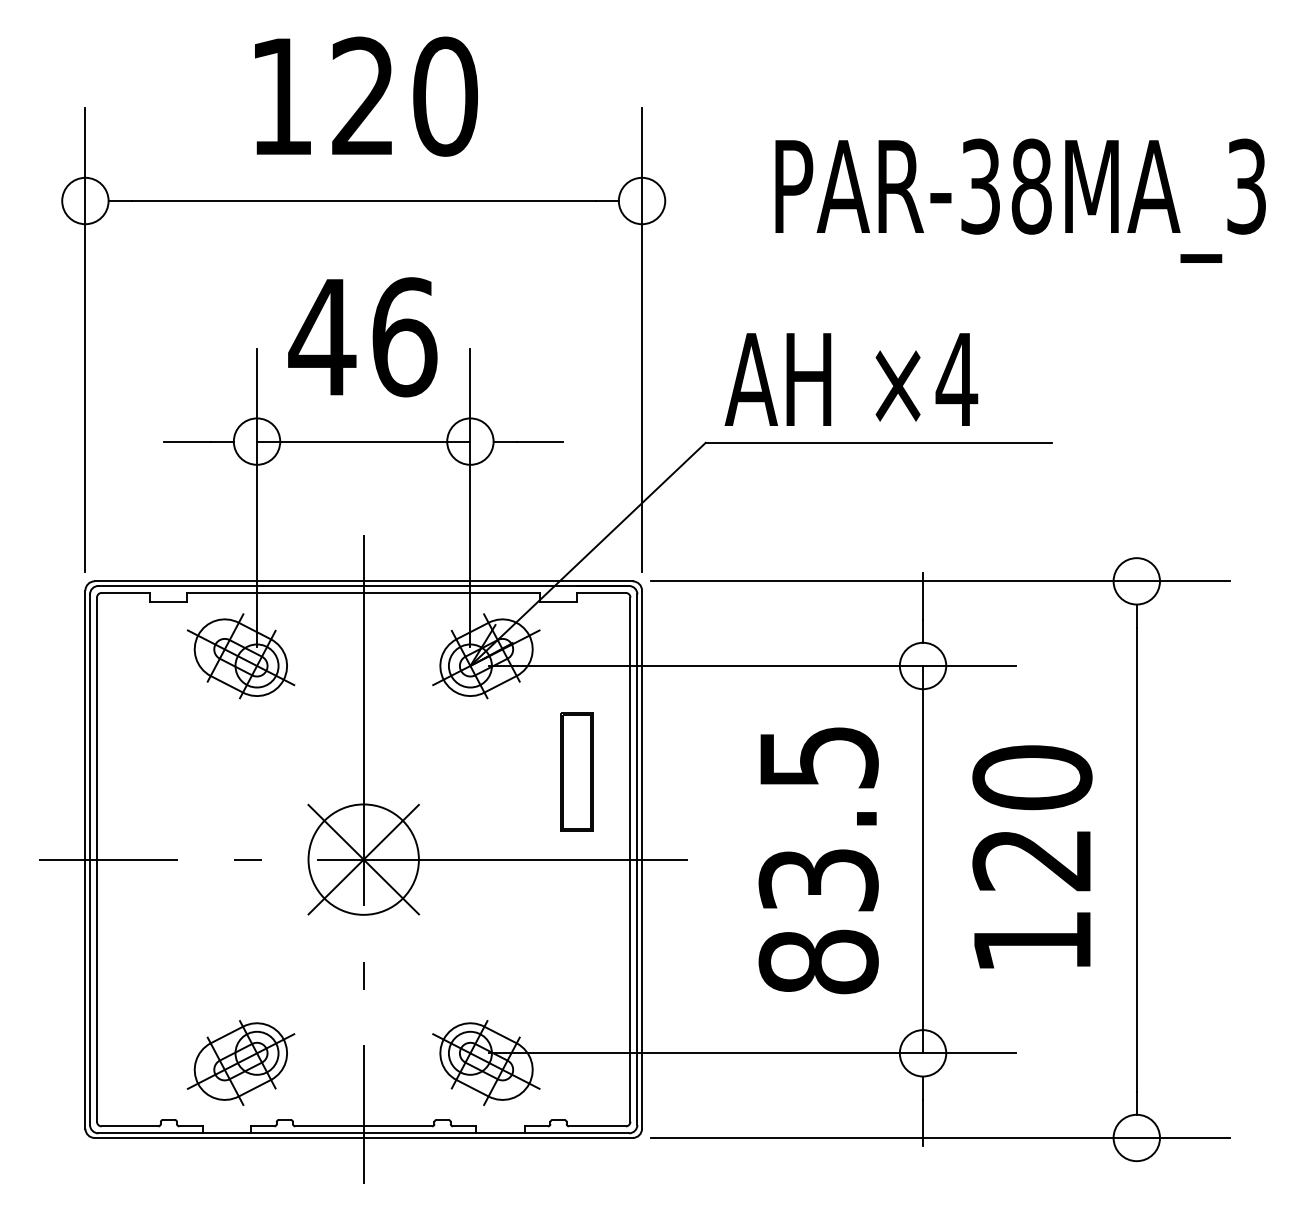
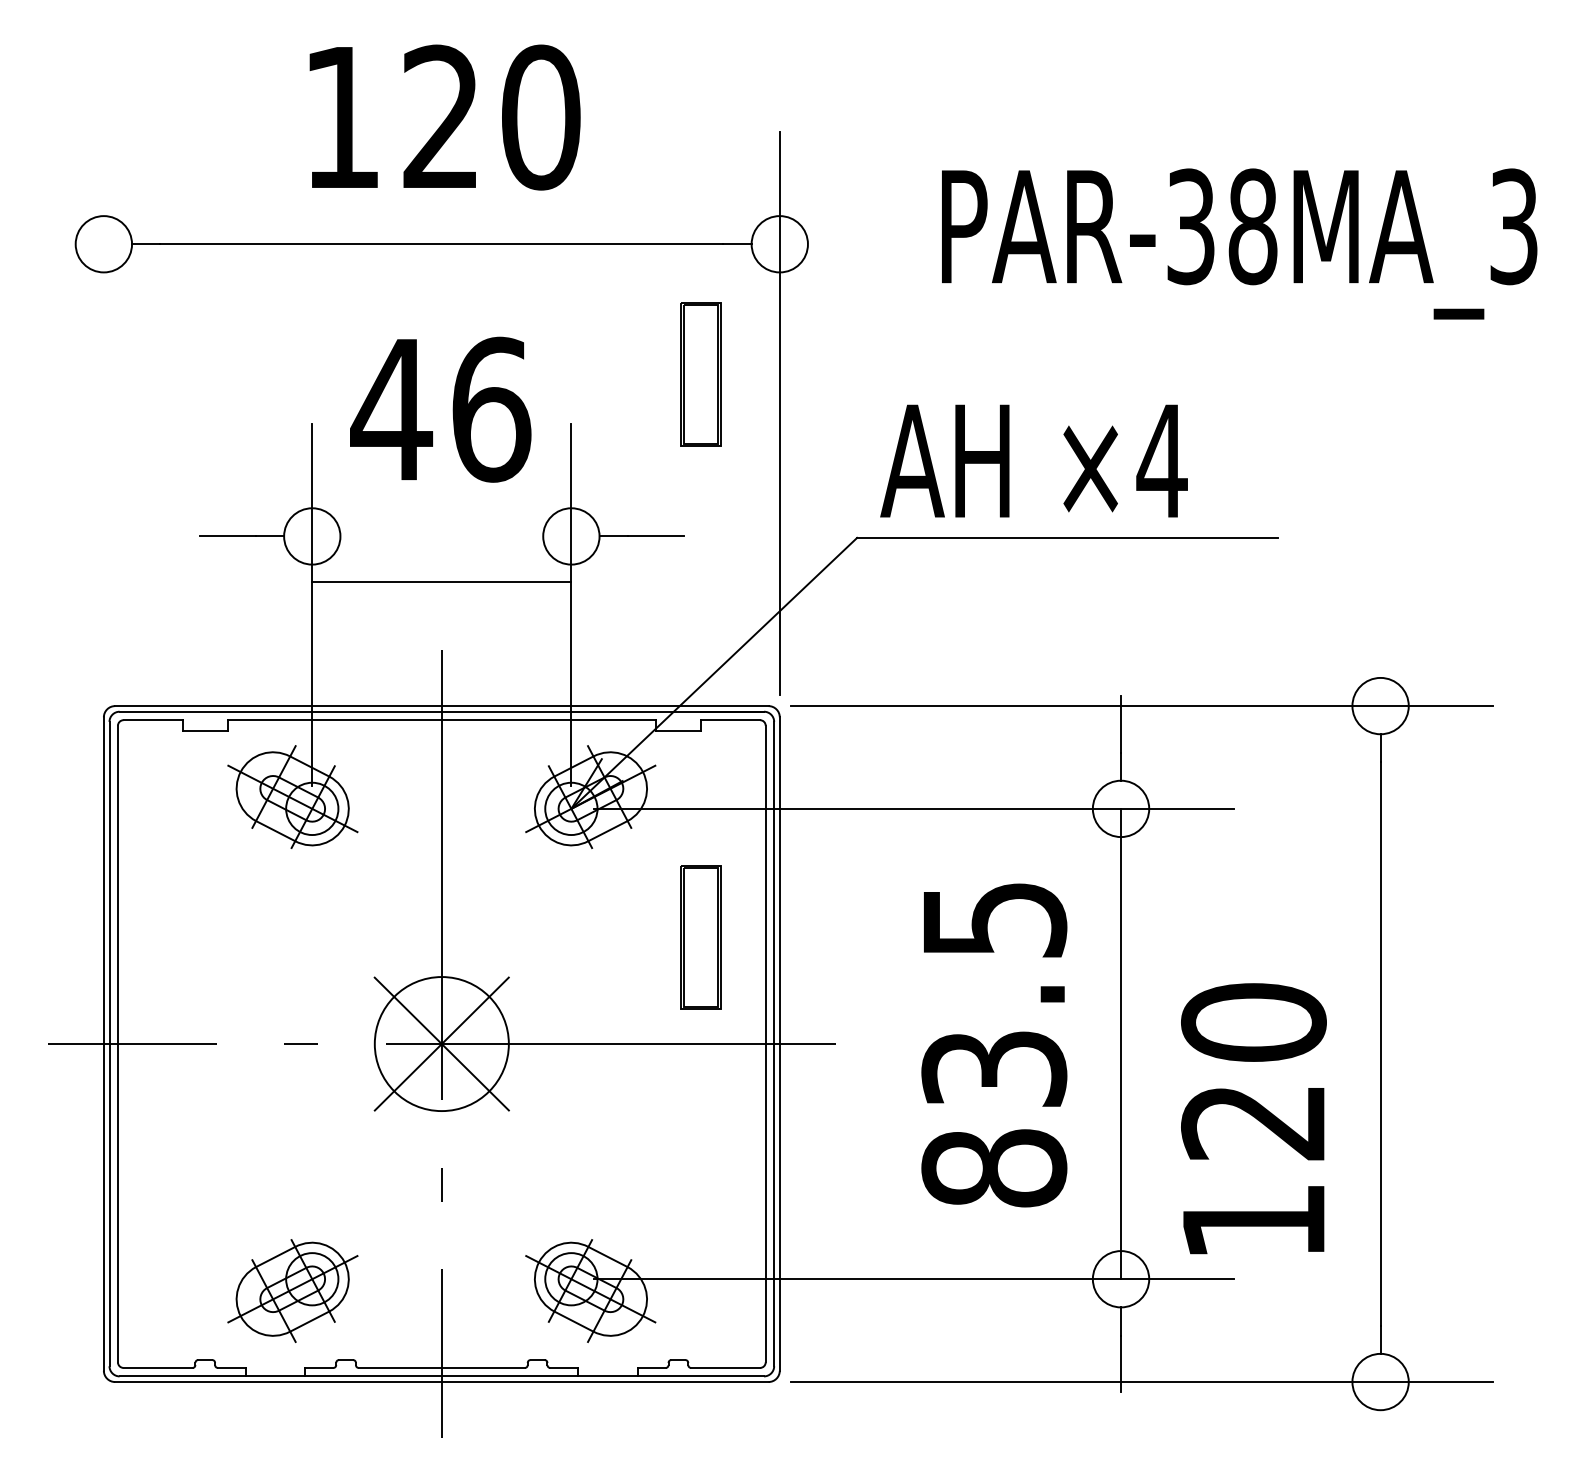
part: (576, 308) -> (700, 374), added
line: (85, 339) -> (103, 412), removed
line: (363, 441) -> (441, 582), moved
text: (1032, 856) -> (1253, 1118), moved

